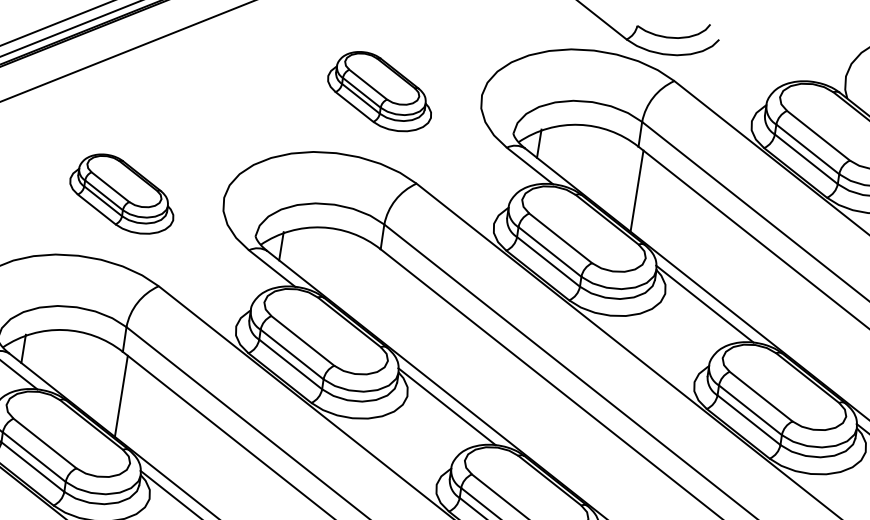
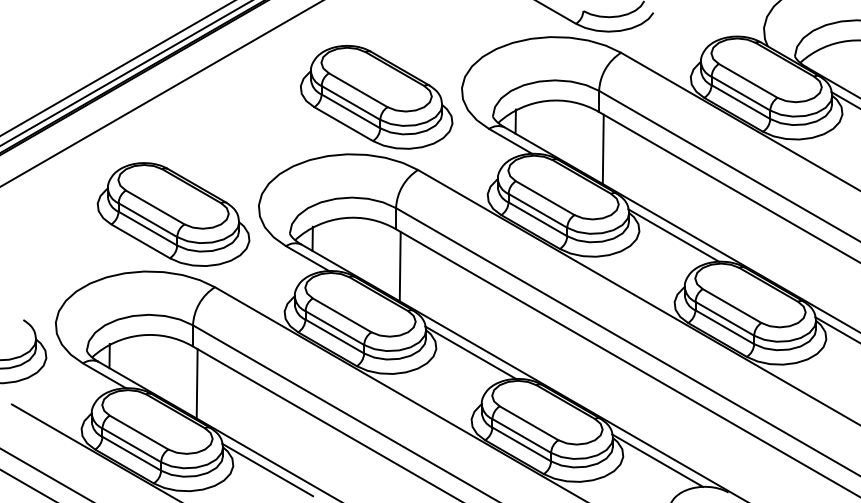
part: (380, 91) -> (376, 97), size x1.67
part: (122, 193) -> (173, 214), size x1.67
line: (378, 293) -> (399, 266), added

